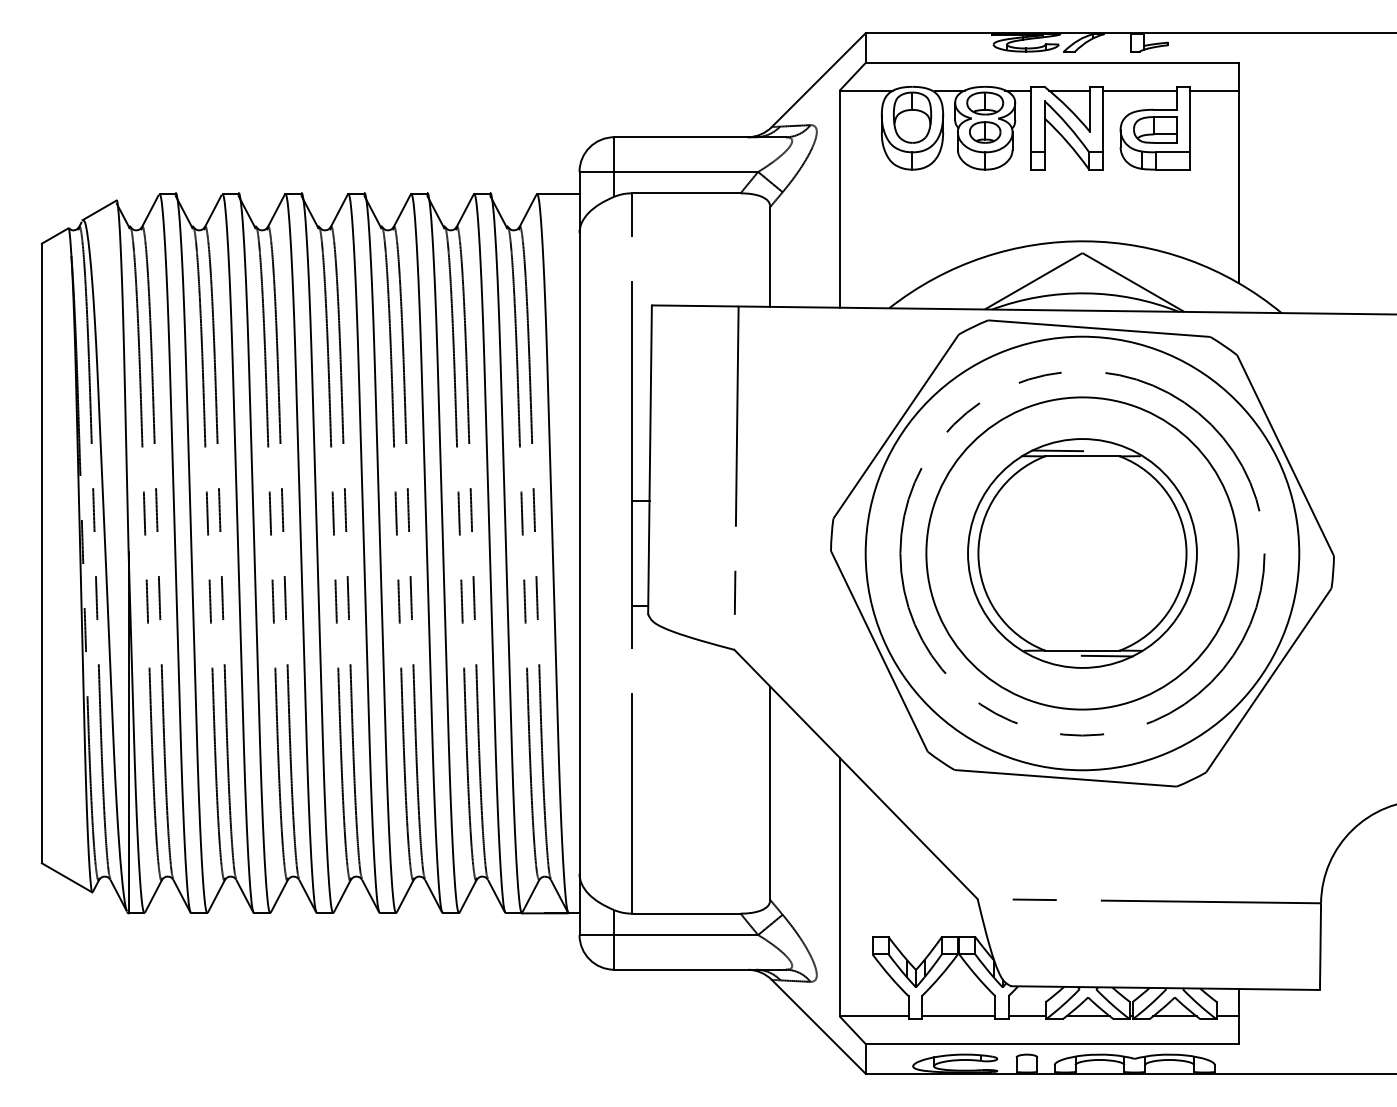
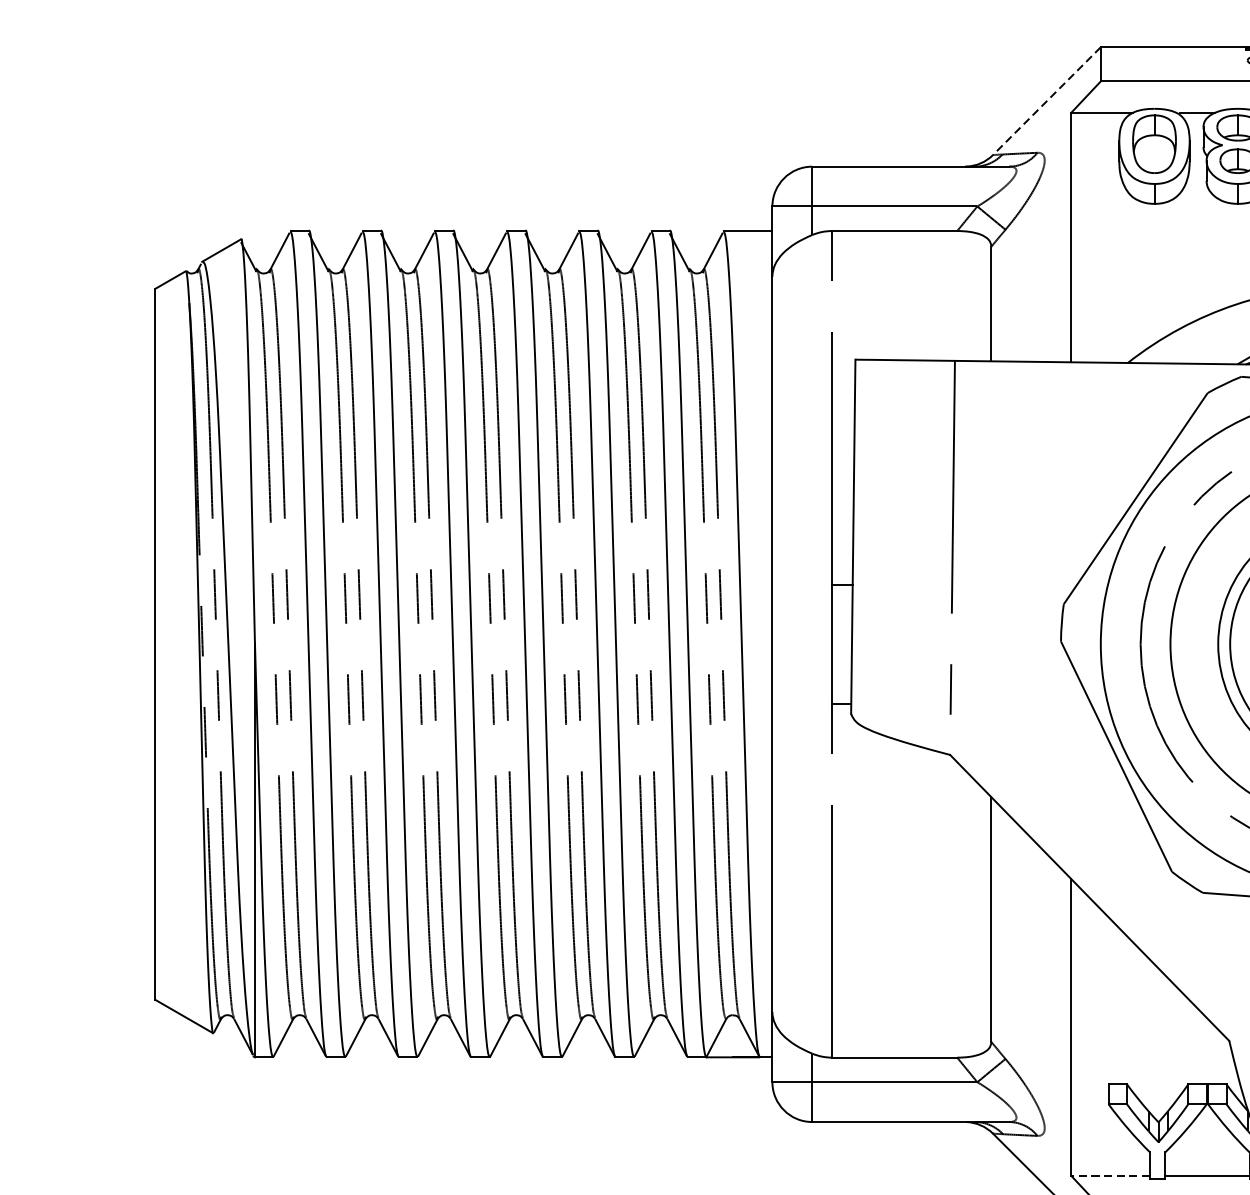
line: (818, 80) -> (1046, 101), solid -> dashed
line: (873, 1016) -> (1109, 1175), solid -> dashed

